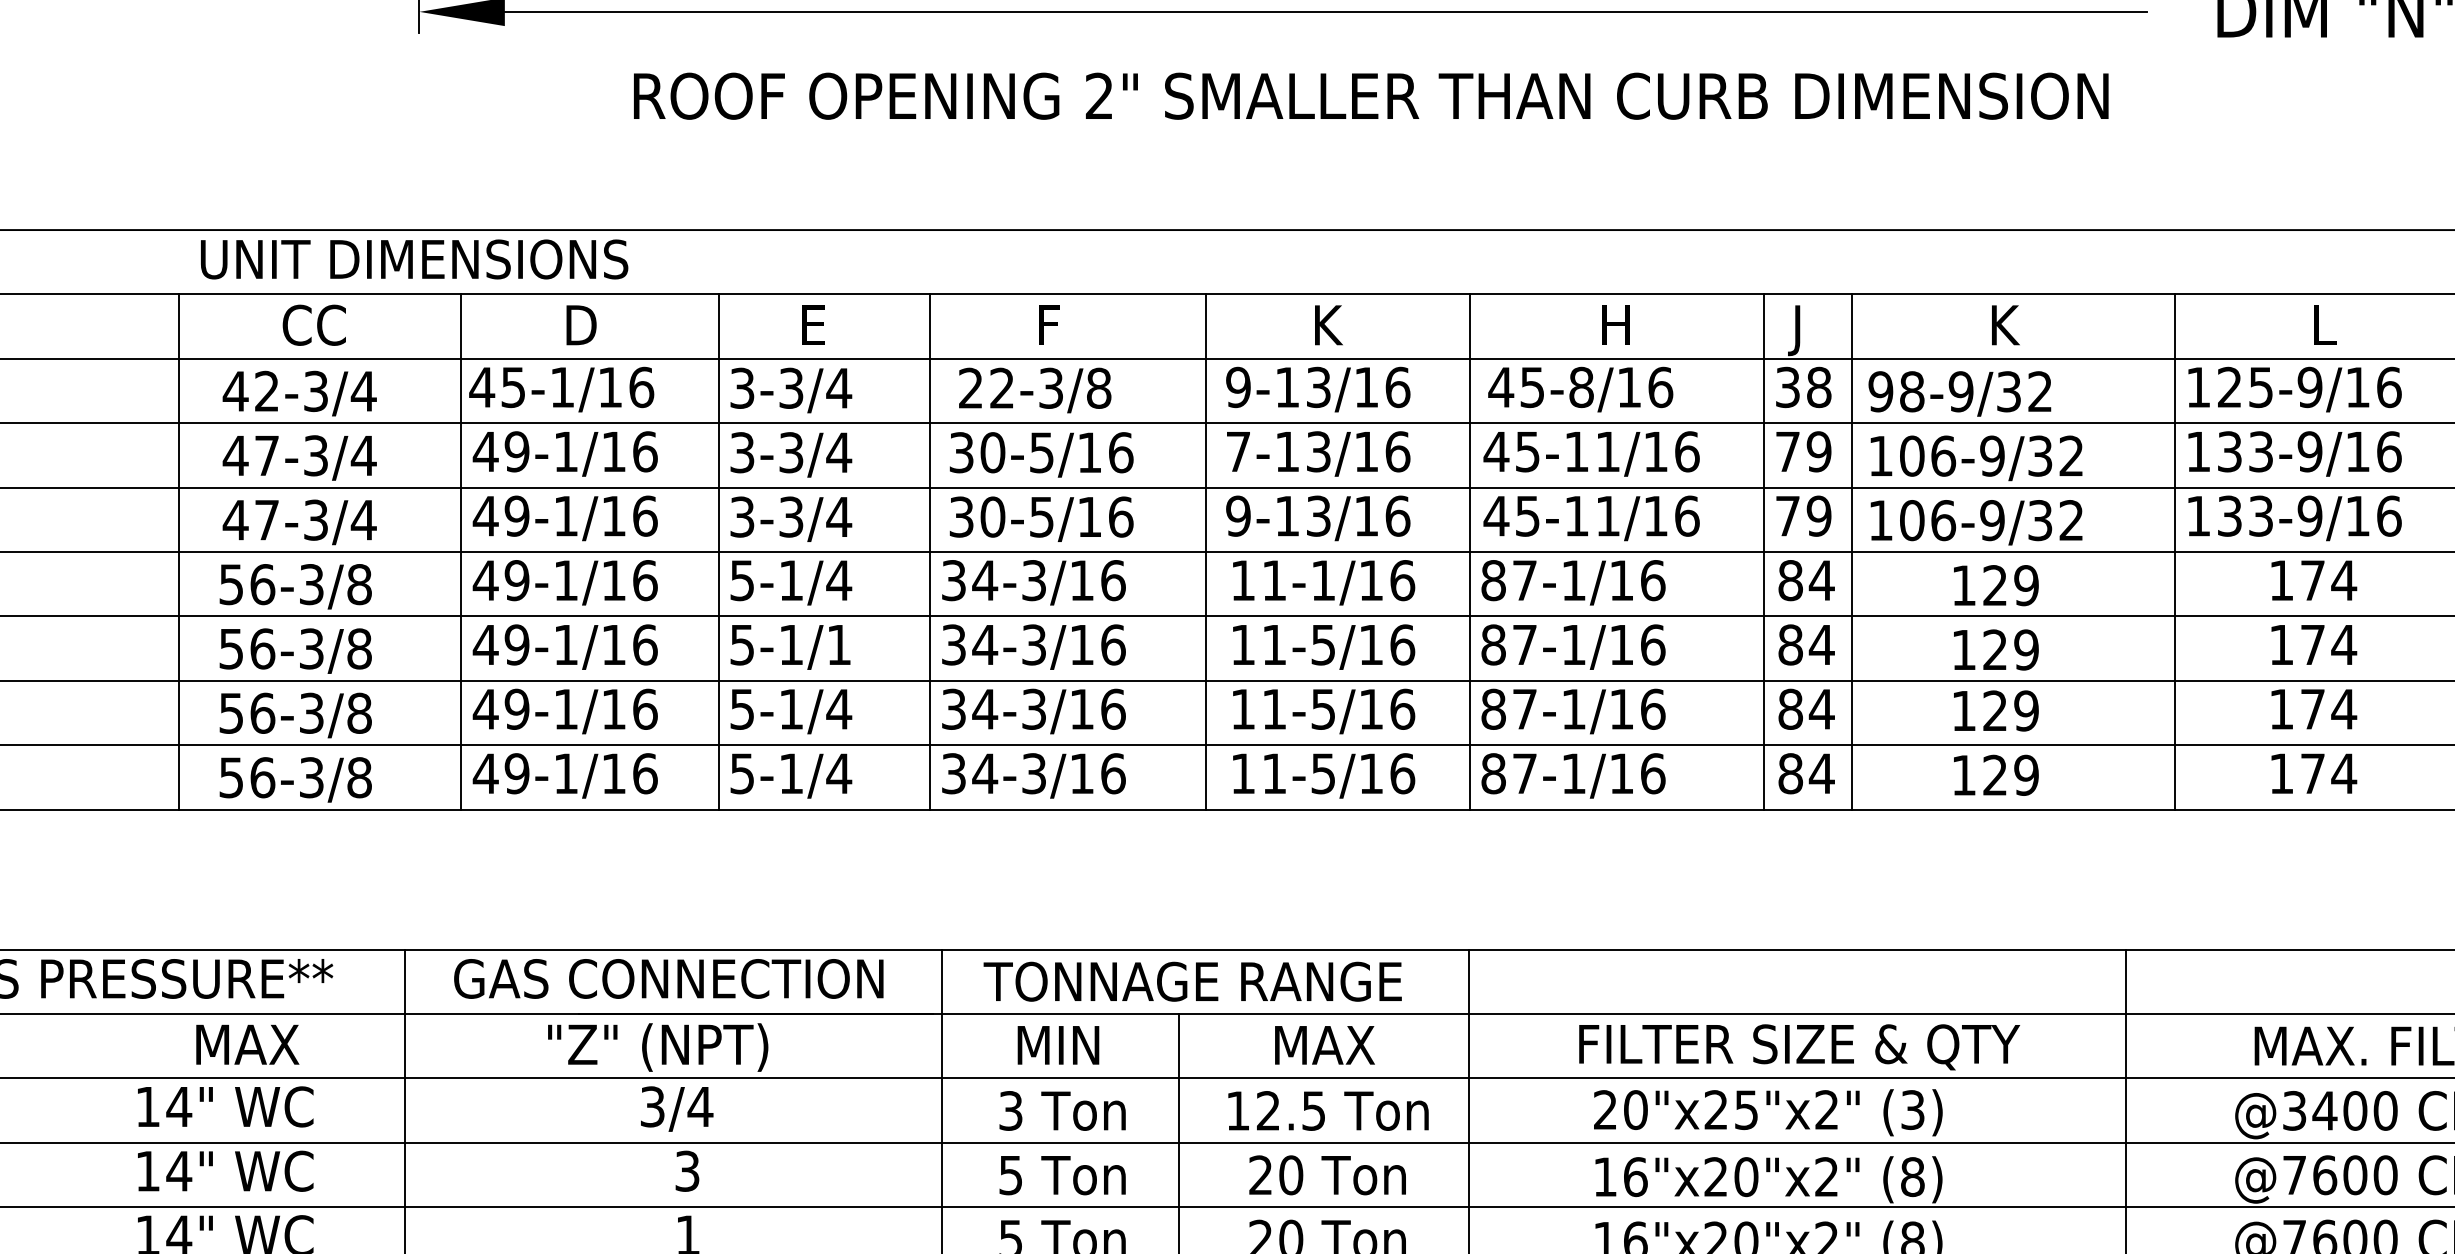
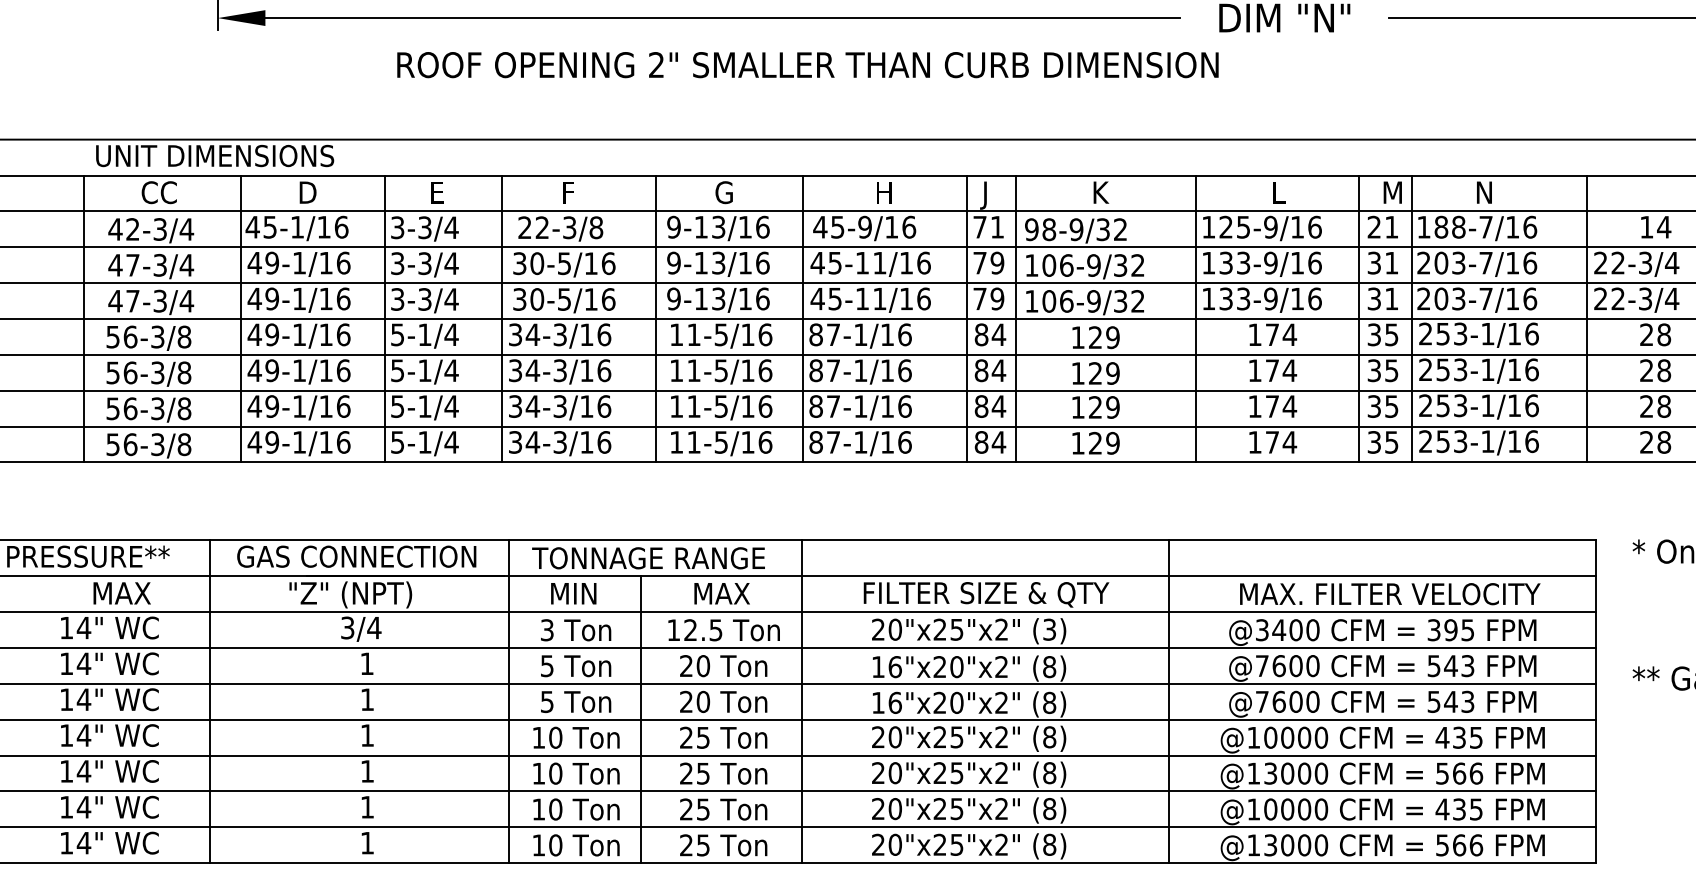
text: (1370, 96) -> (807, 65), moved
text: (1327, 324) -> (723, 192), K -> G
text: (1803, 386) -> (988, 226), 38 -> 71
text: (1580, 387) -> (864, 227), 45-8/16 -> 45-9/16
text: (1237, 450) -> (673, 262), 7-13/16 -> 9-13/16
text: (1321, 579) -> (720, 334), 11-1/16 -> 11-5/16
text: (838, 644) -> (451, 370), 5-1/1 -> 5-1/4
text: (686, 1170) -> (366, 663), 3 -> 1

